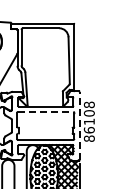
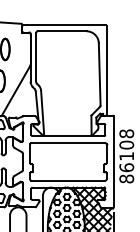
line: (45, 111) -> (68, 142), dashed -> solid
line: (79, 125) -> (113, 161), dashed -> solid

